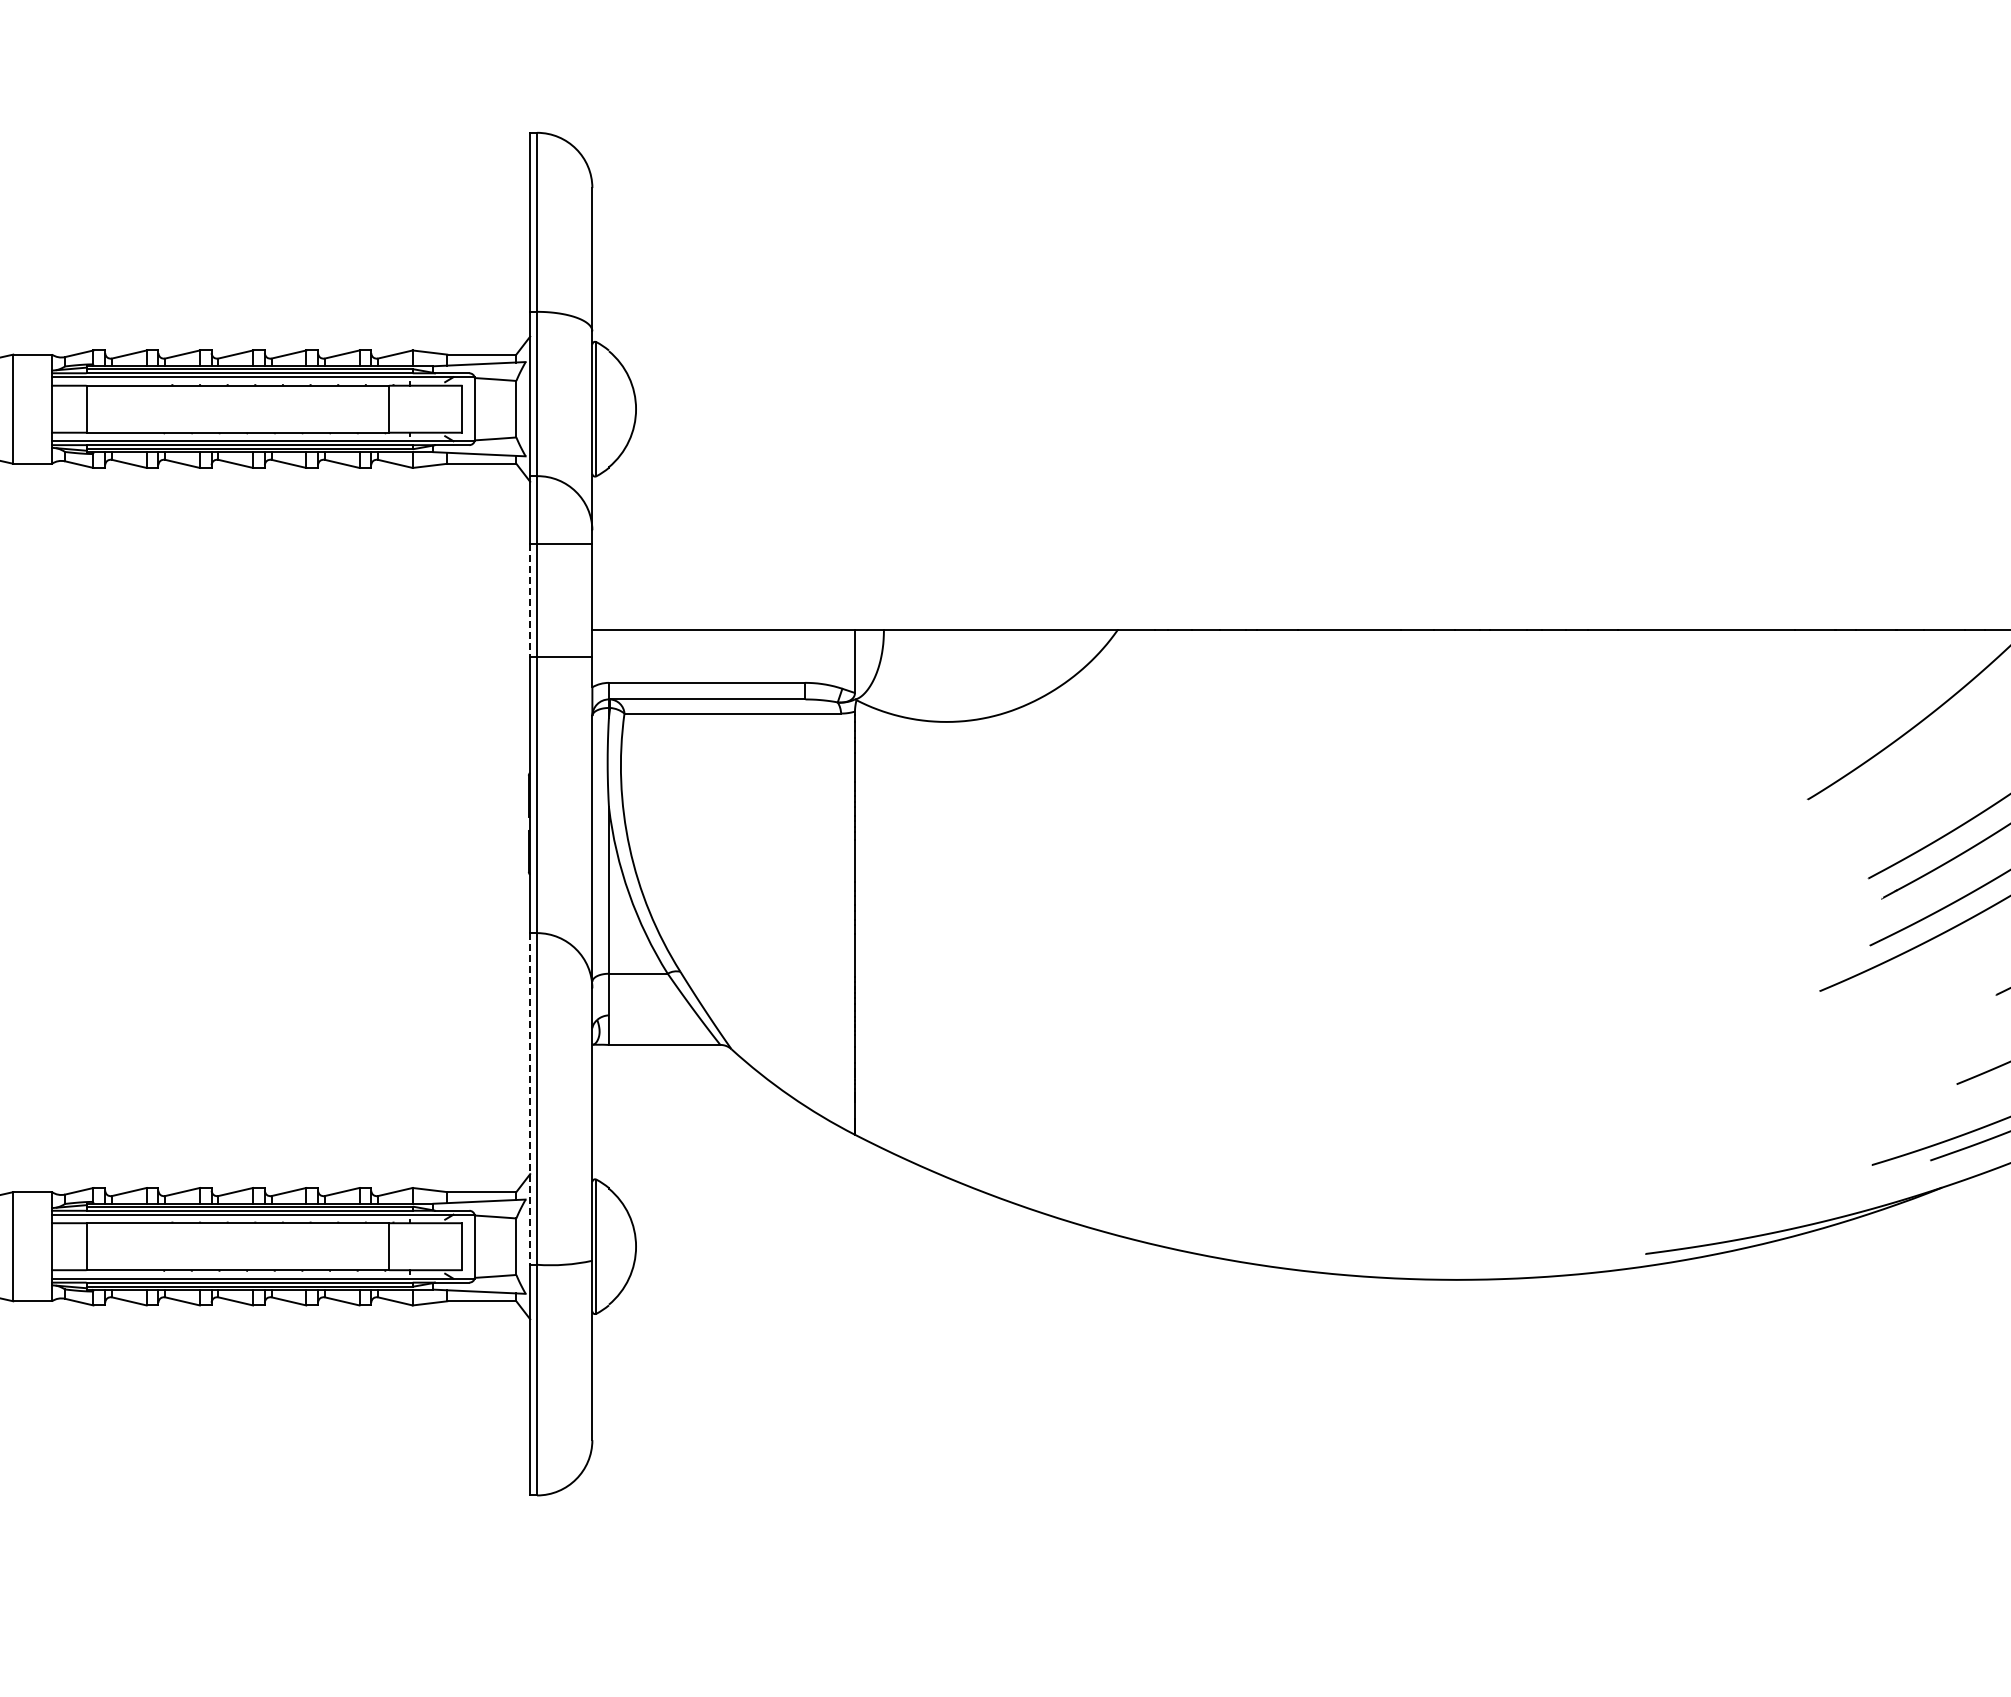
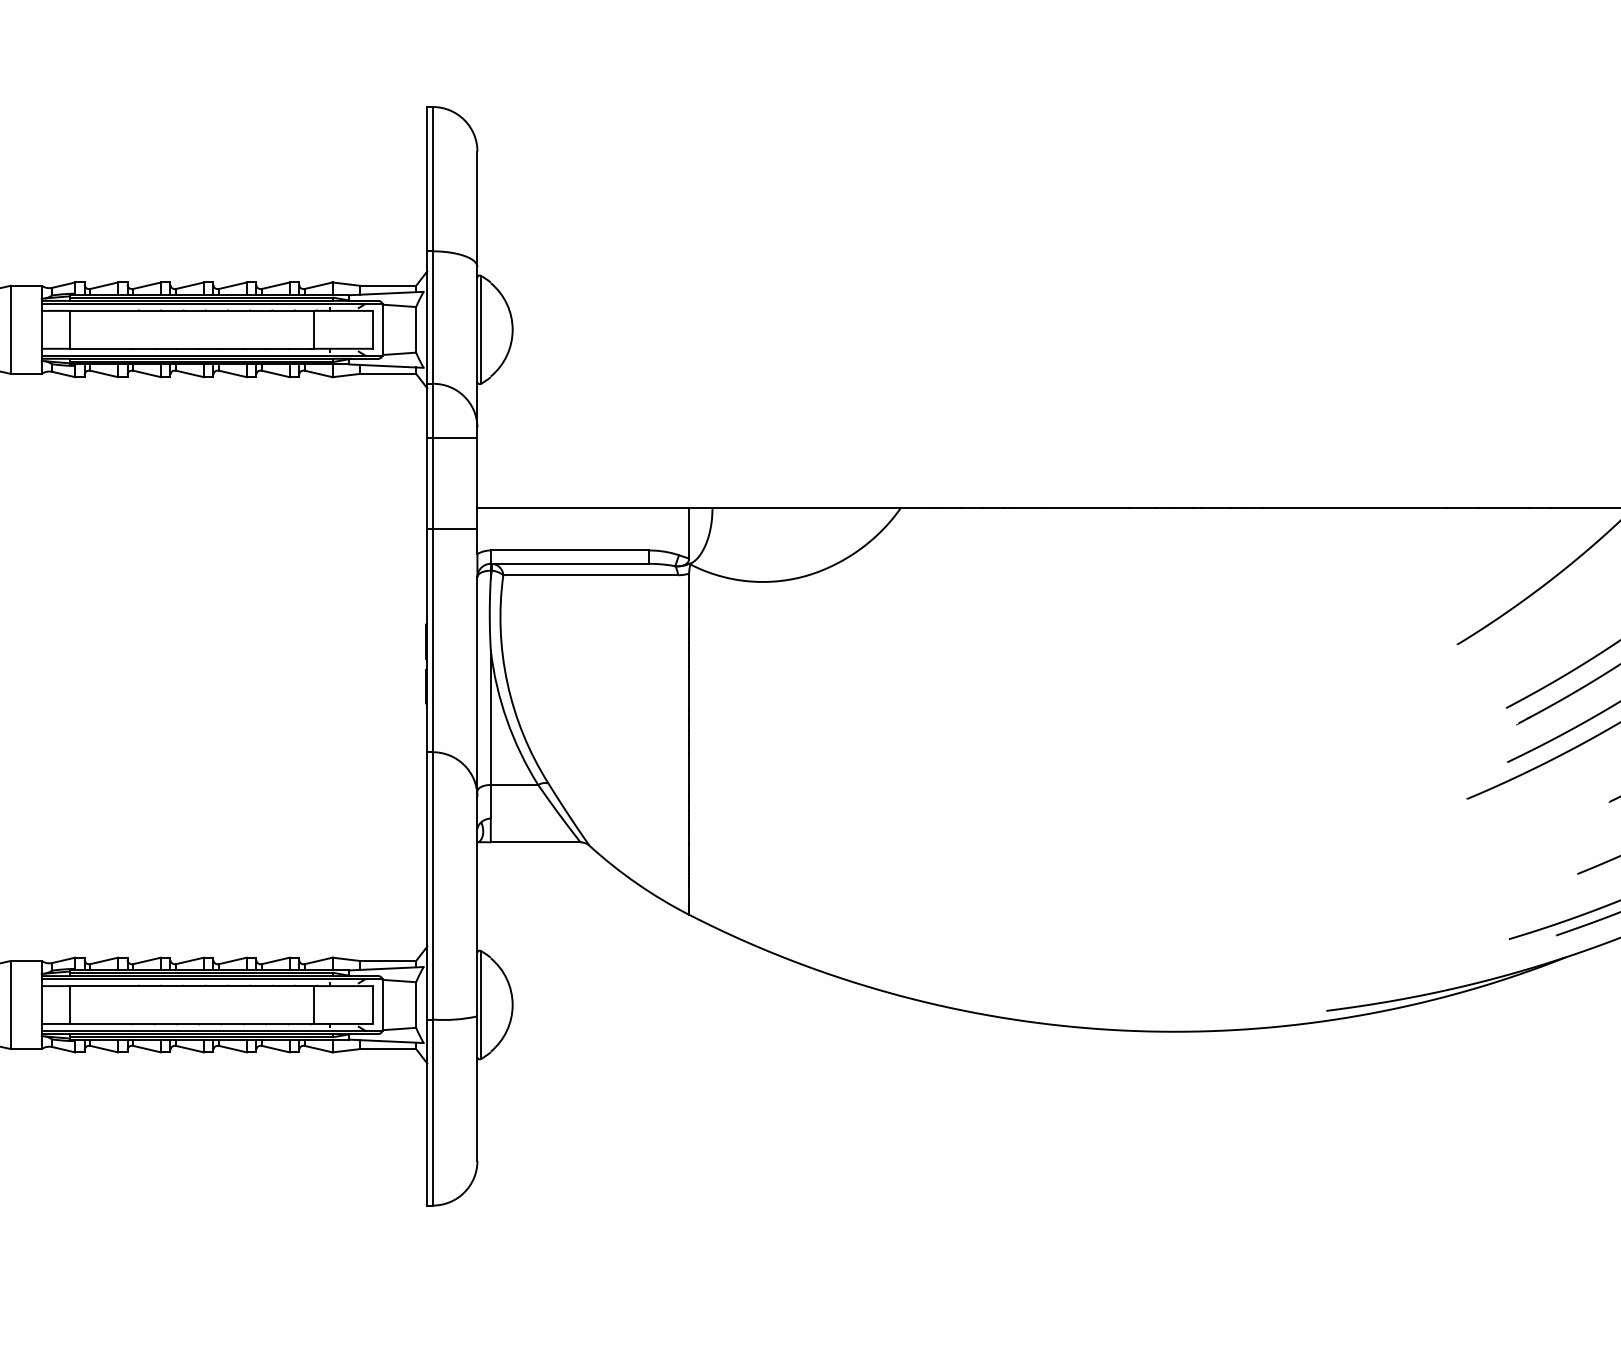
line: (530, 600) -> (427, 484), dashed -> solid
line: (530, 1098) -> (427, 885), dashed -> solid

